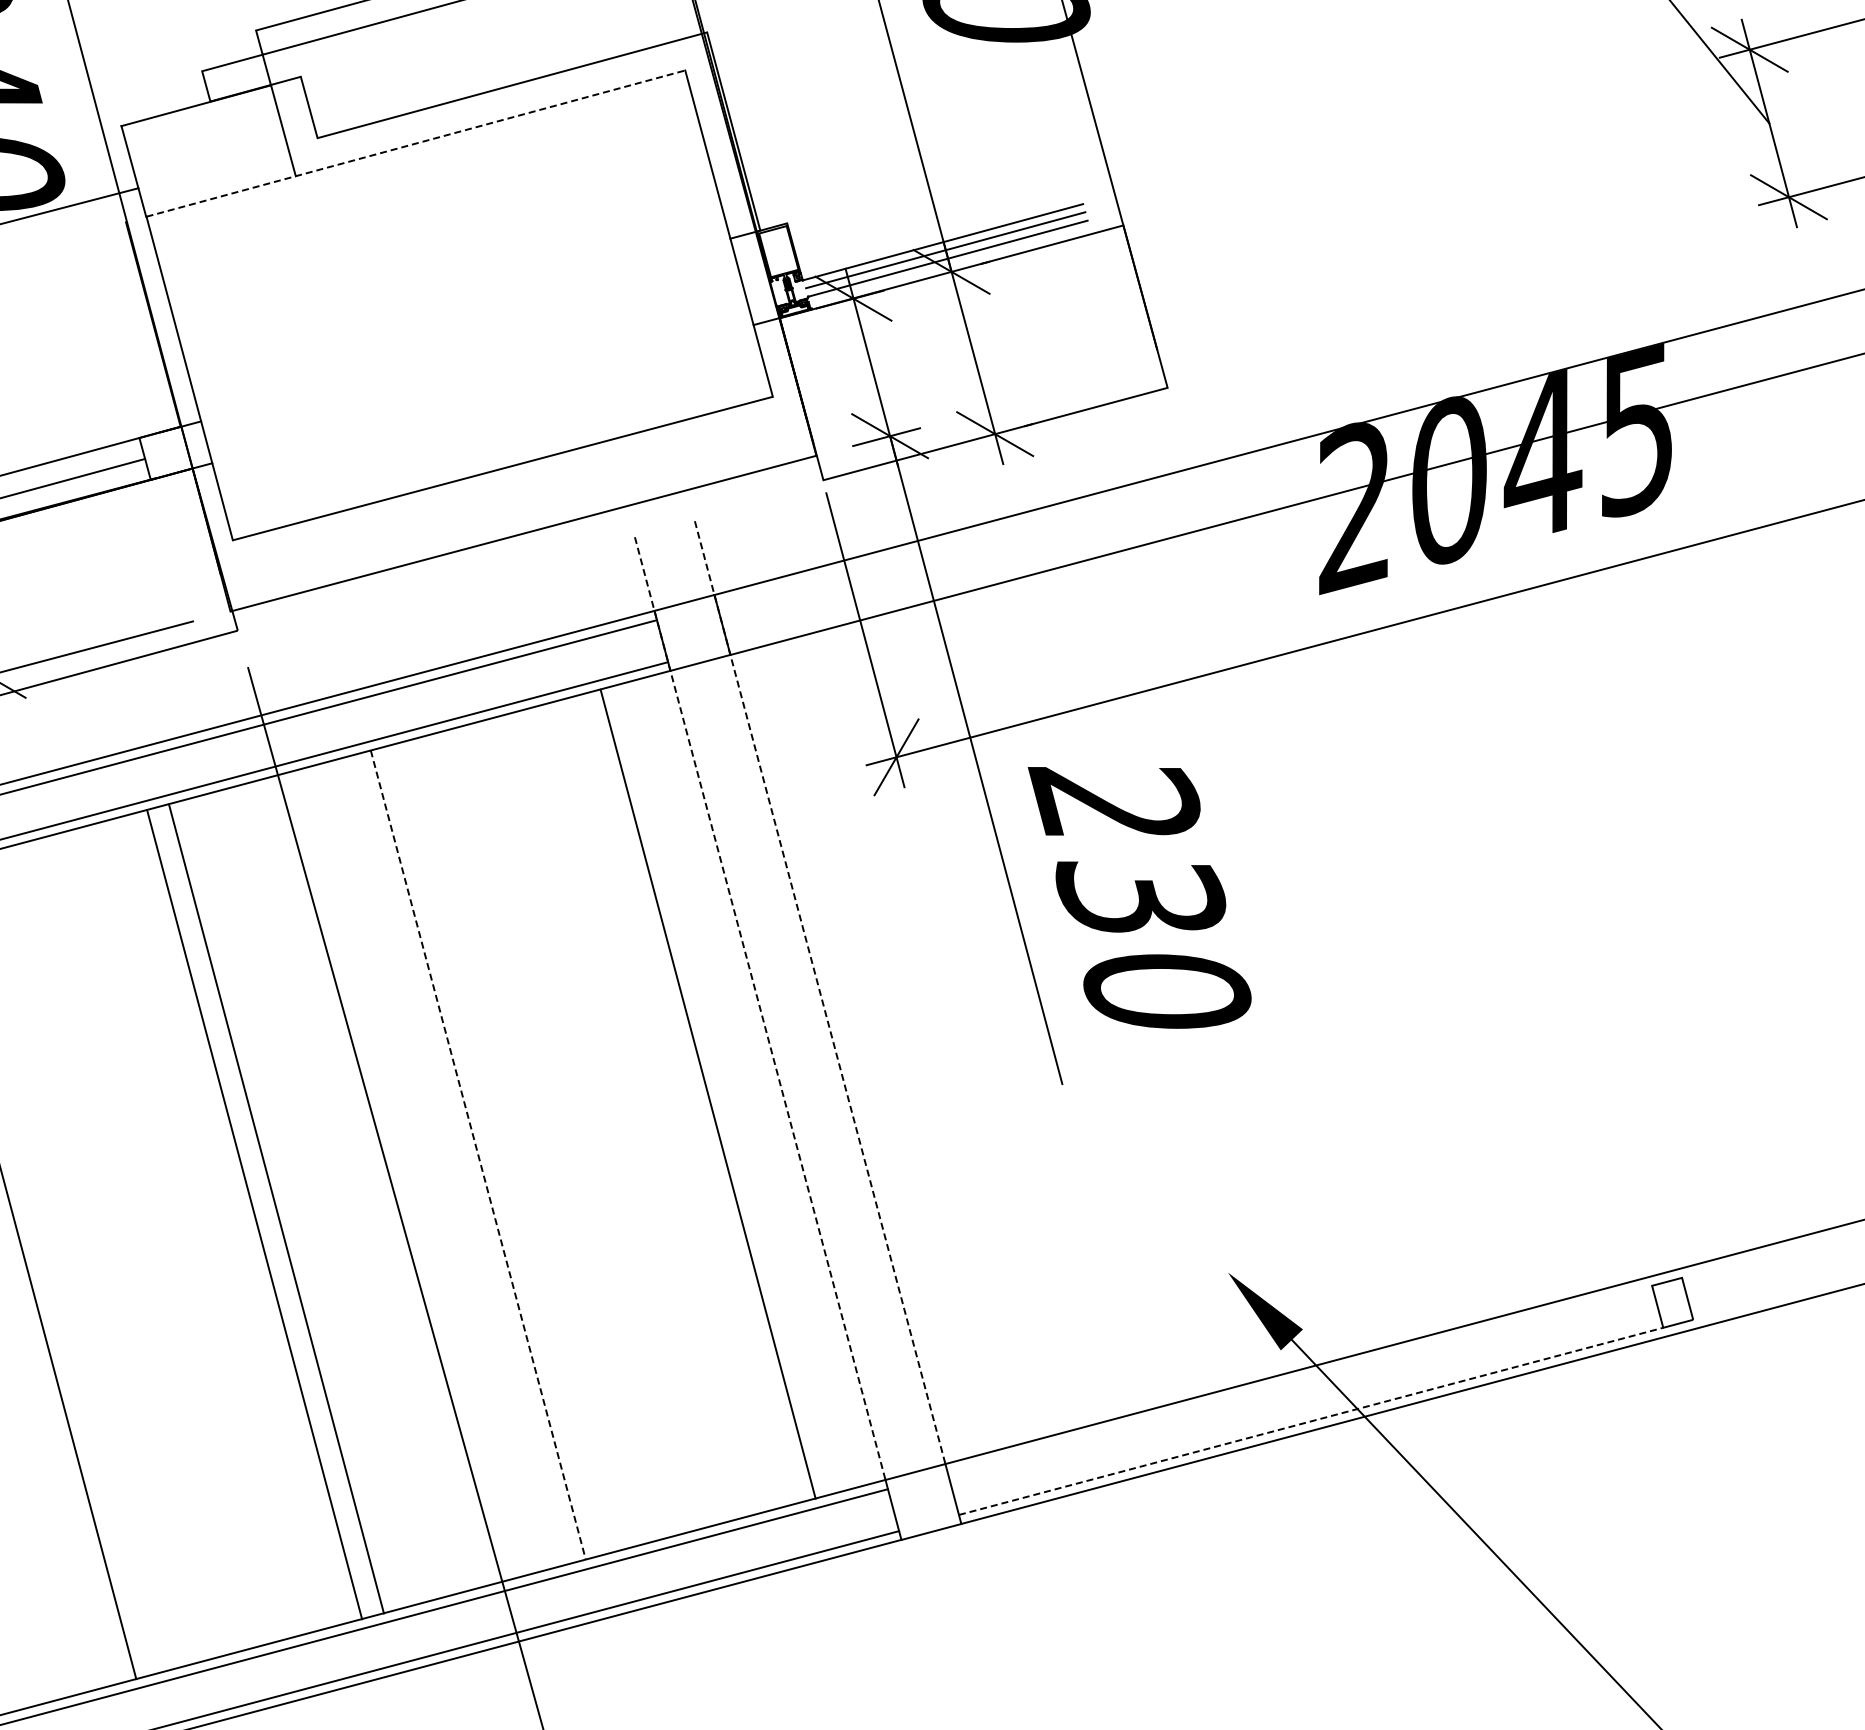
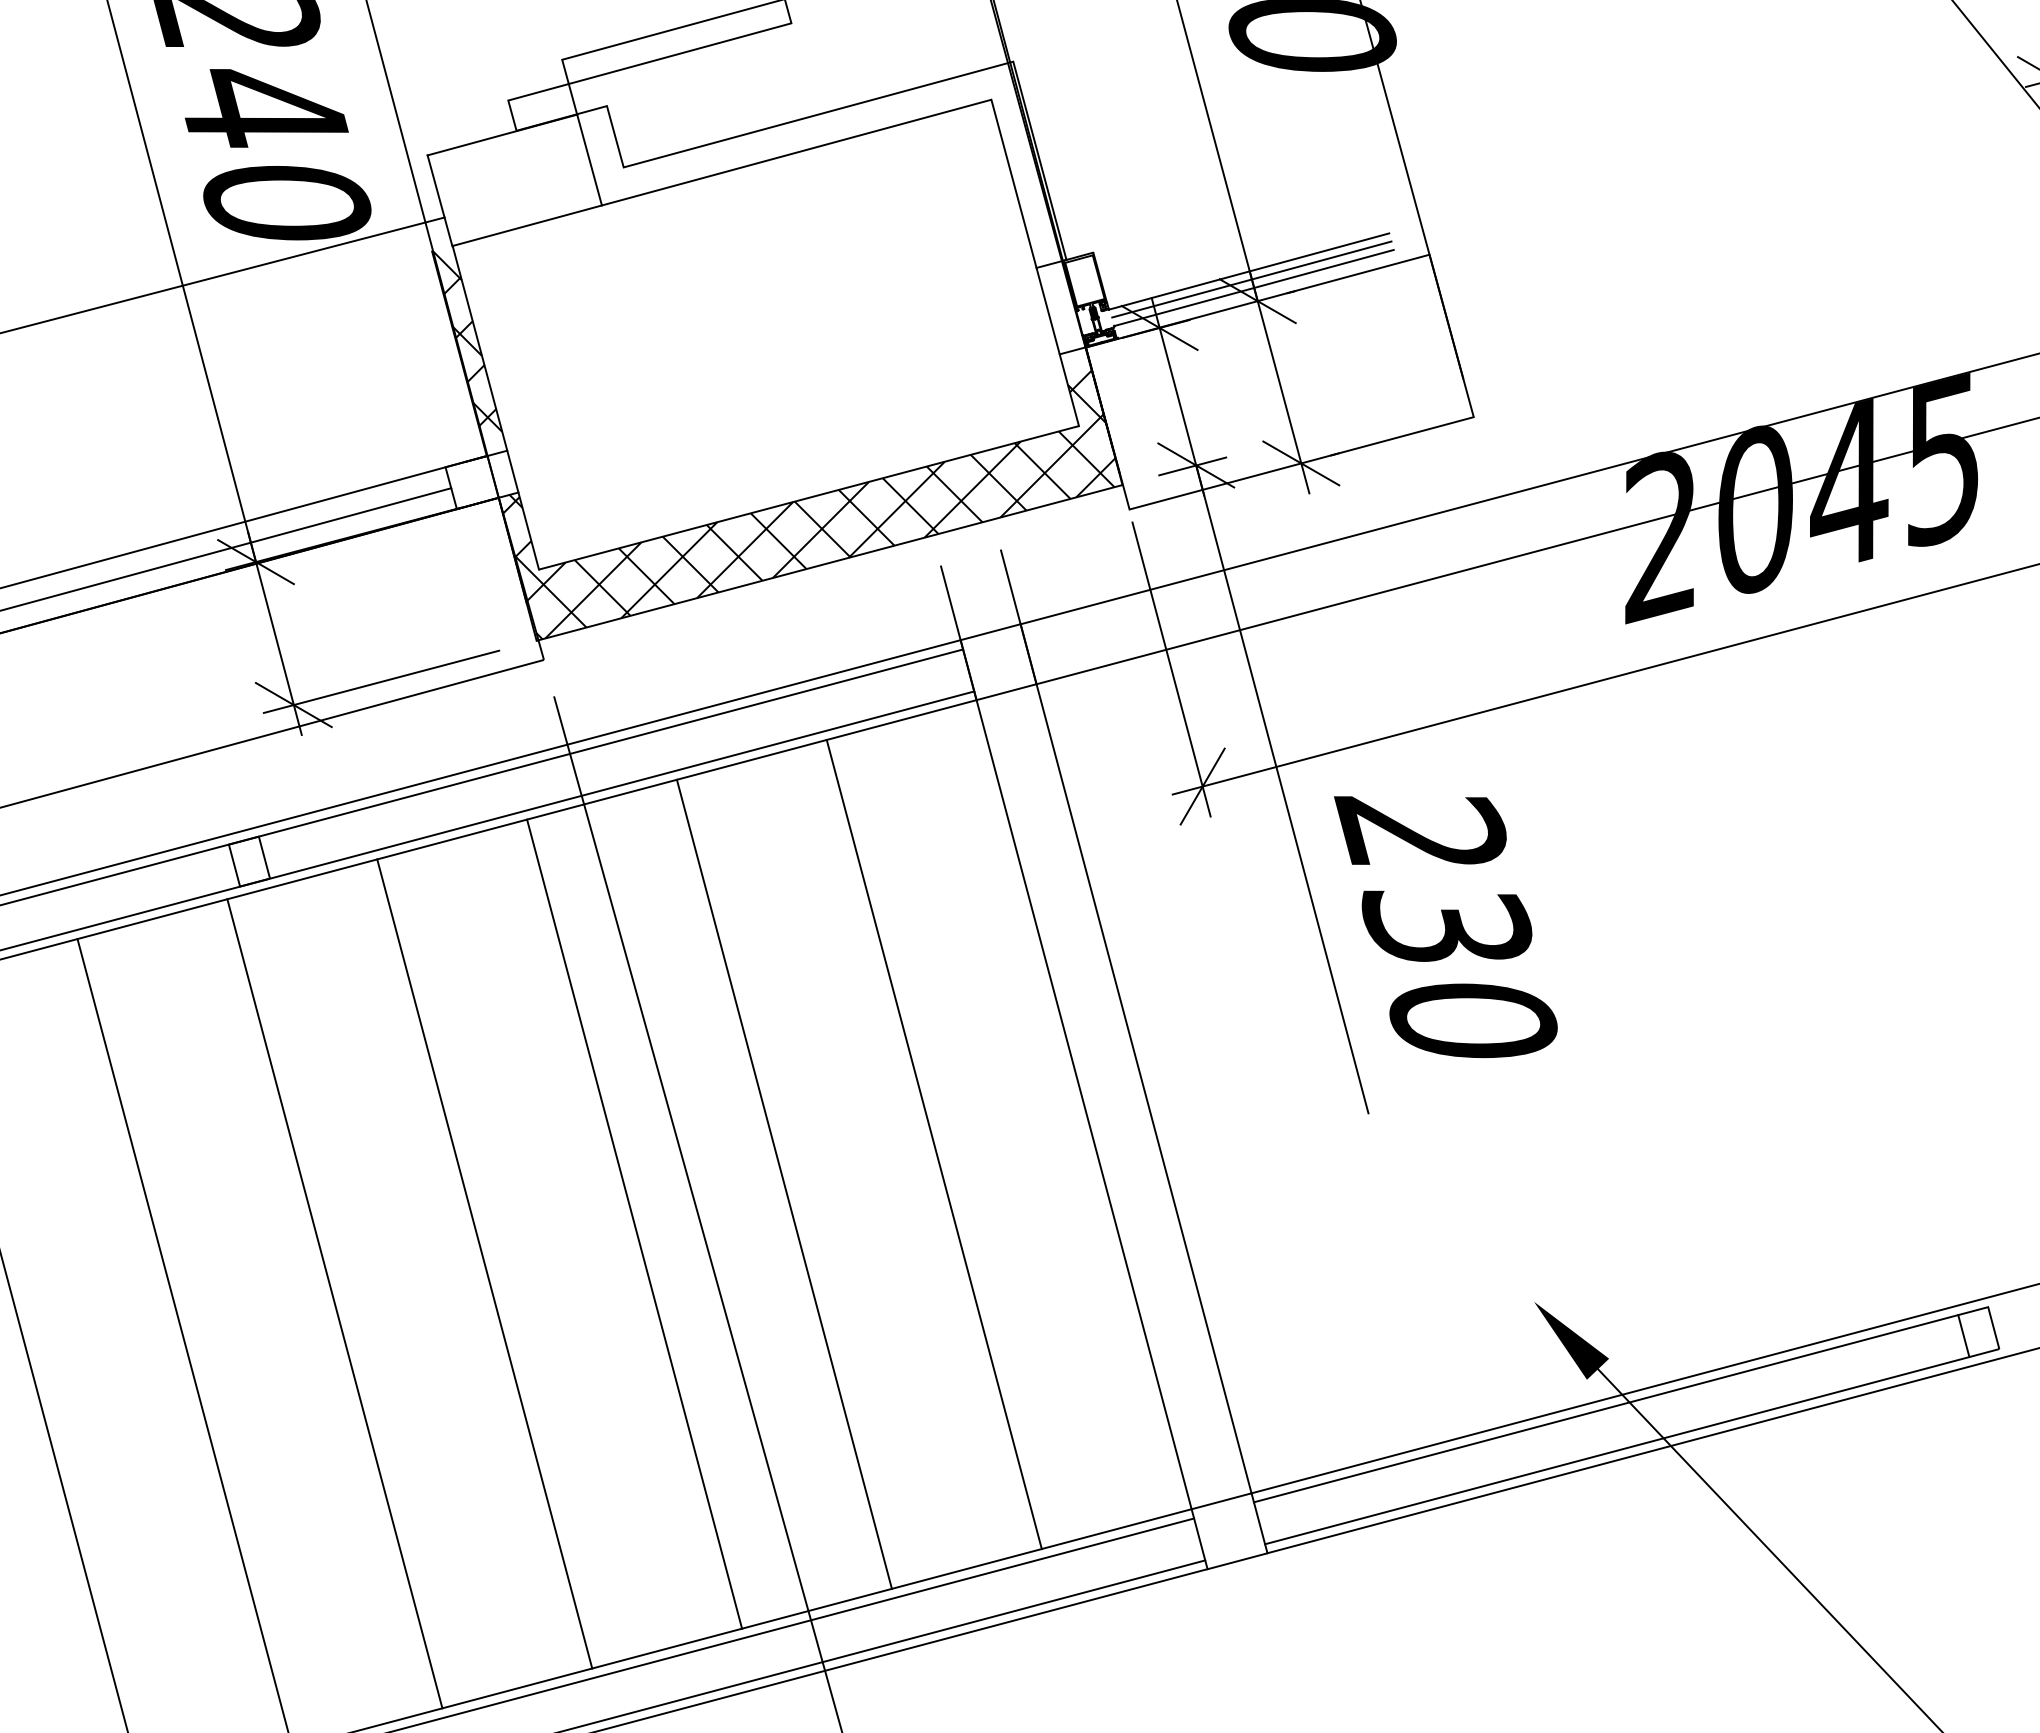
line: (416, 143) -> (722, 172), dashed -> solid
hatch: (161, 312) -> (467, 341), added
hatch: (503, 475) -> (809, 504), added
line: (820, 992) -> (1126, 1021), dashed -> solid
line: (760, 1008) -> (1066, 1037), dashed -> solid
line: (707, 1094) -> (933, 1144), moved
line: (478, 1155) -> (784, 1184), dashed -> solid
line: (276, 1208) -> (634, 1223), moved
line: (254, 1214) -> (484, 1263), moved
line: (1299, 1379) -> (1605, 1408), added
line: (1311, 1421) -> (1617, 1450), dashed -> solid

